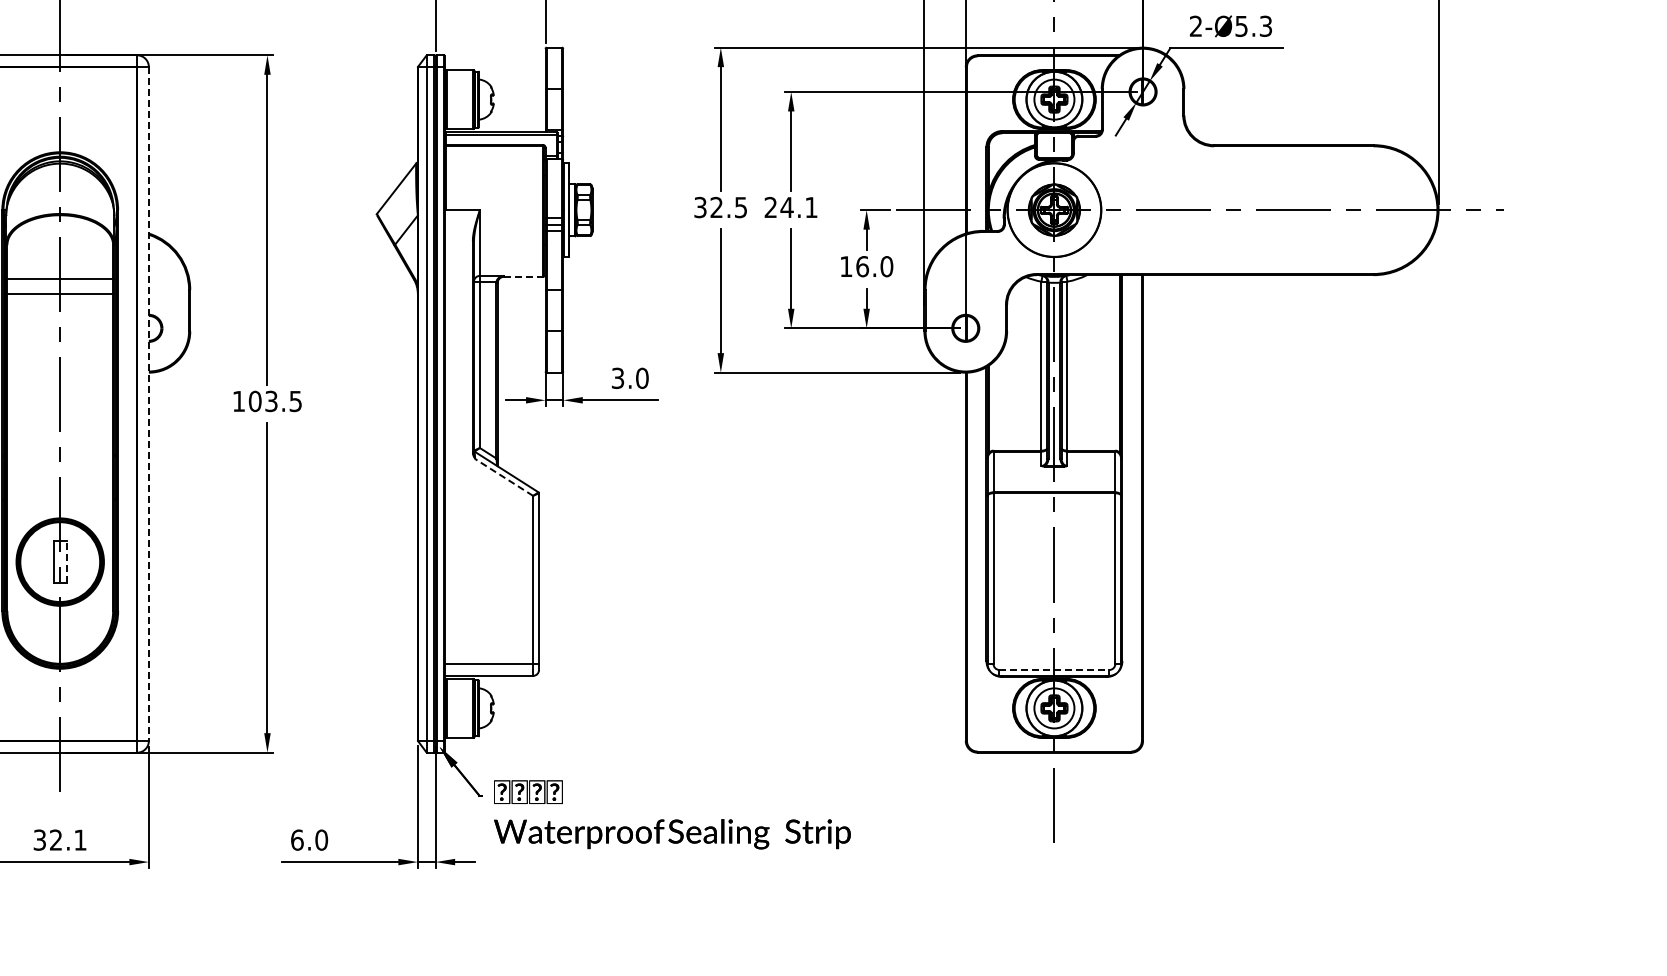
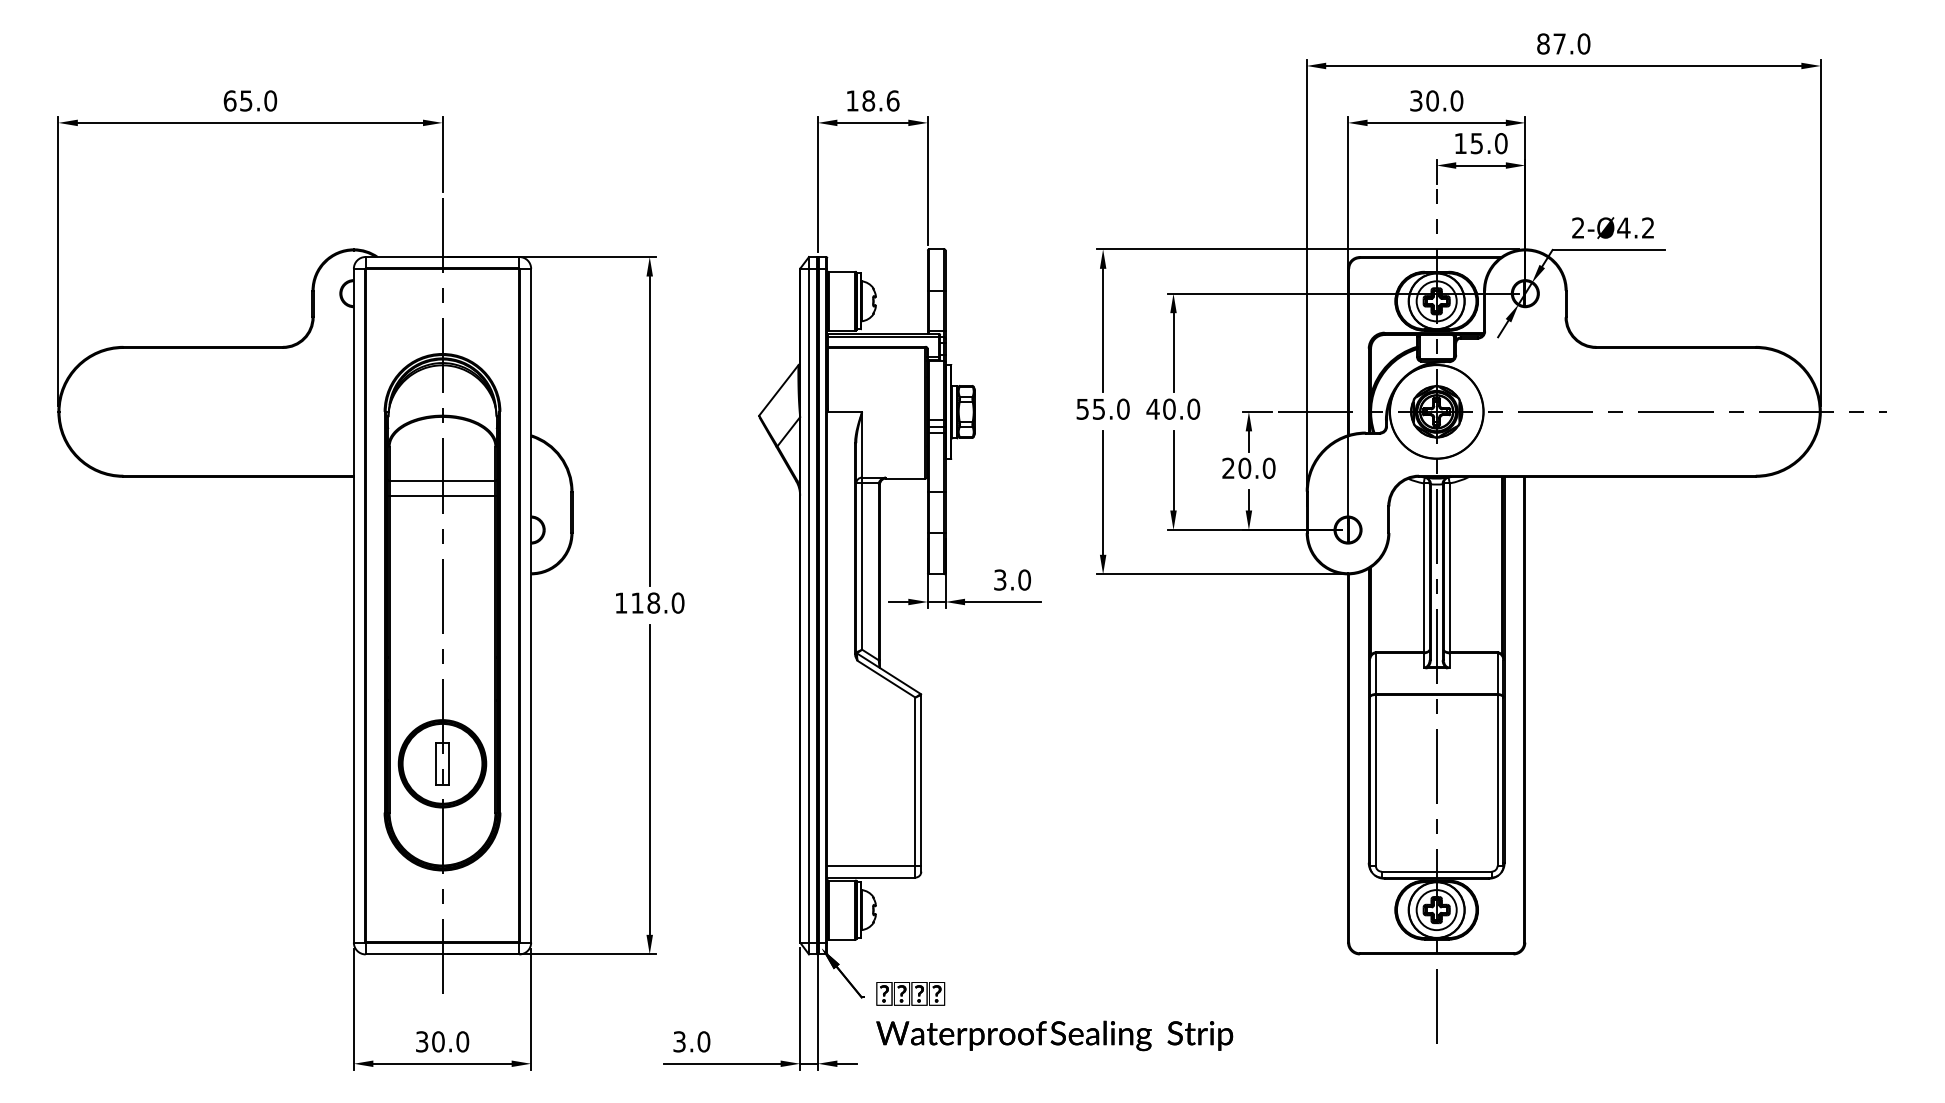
text: (1253, 25) -> (1635, 227), 2-Ø5.3 -> 2-Ø4.2
text: (721, 206) -> (1103, 408), 32.5 -> 55.0
text: (791, 206) -> (1173, 408), 24.1 -> 40.0
text: (854, 265) -> (1236, 467), 16.0 -> 20.0
line: (523, 276) -> (905, 478), dashed -> solid
text: (275, 400) -> (657, 602), 103.5 -> 118.0
line: (149, 403) -> (531, 605), dashed -> solid
line: (504, 476) -> (886, 678), dashed -> solid
line: (67, 561) -> (449, 763), dashed -> solid
line: (1054, 669) -> (1436, 871), dashed -> solid
text: (68, 839) -> (450, 1041), 32.1 -> 30.0
text: (297, 839) -> (679, 1041), 6.0 -> 3.0

